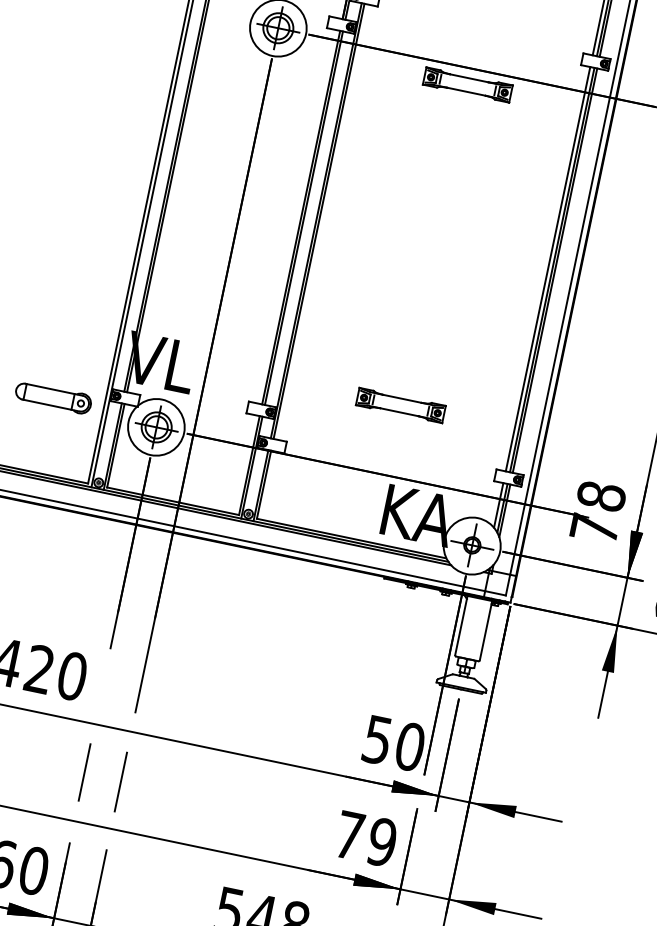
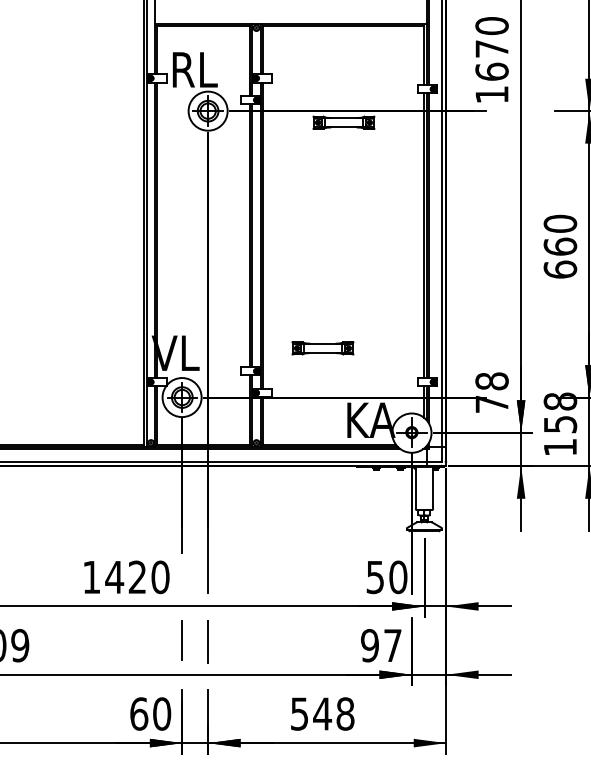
part: (53, 396) -> (108, 391), removed
part: (400, 405) -> (322, 348), moved
text: (366, 838) -> (381, 645), 79 -> 97

